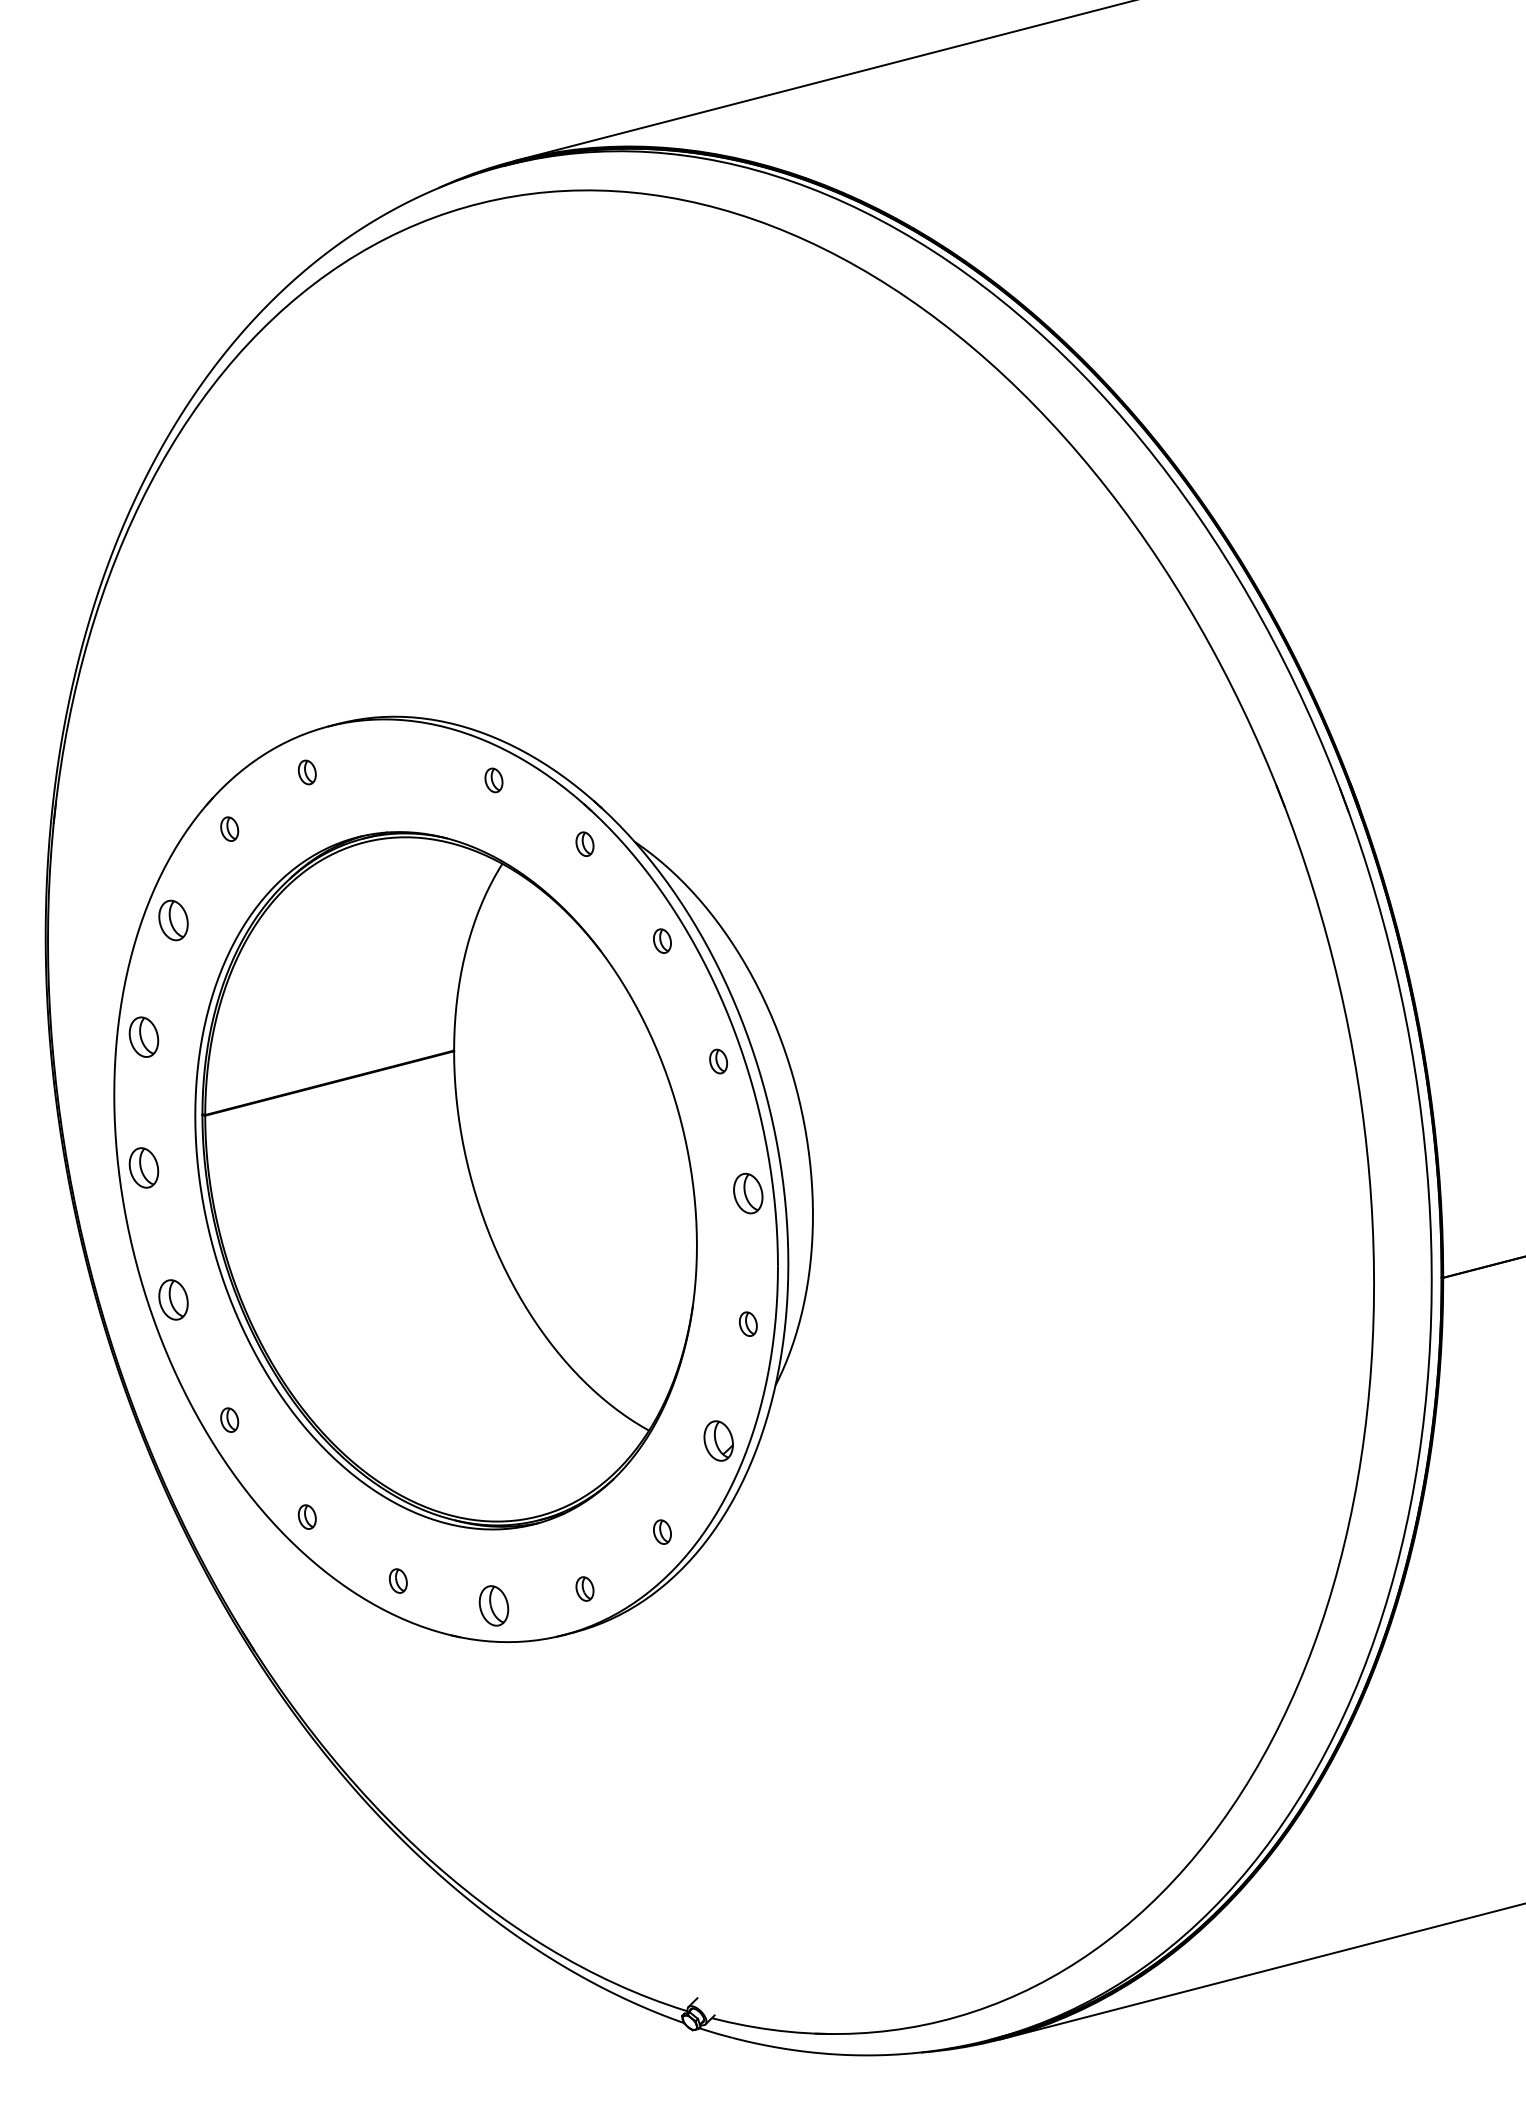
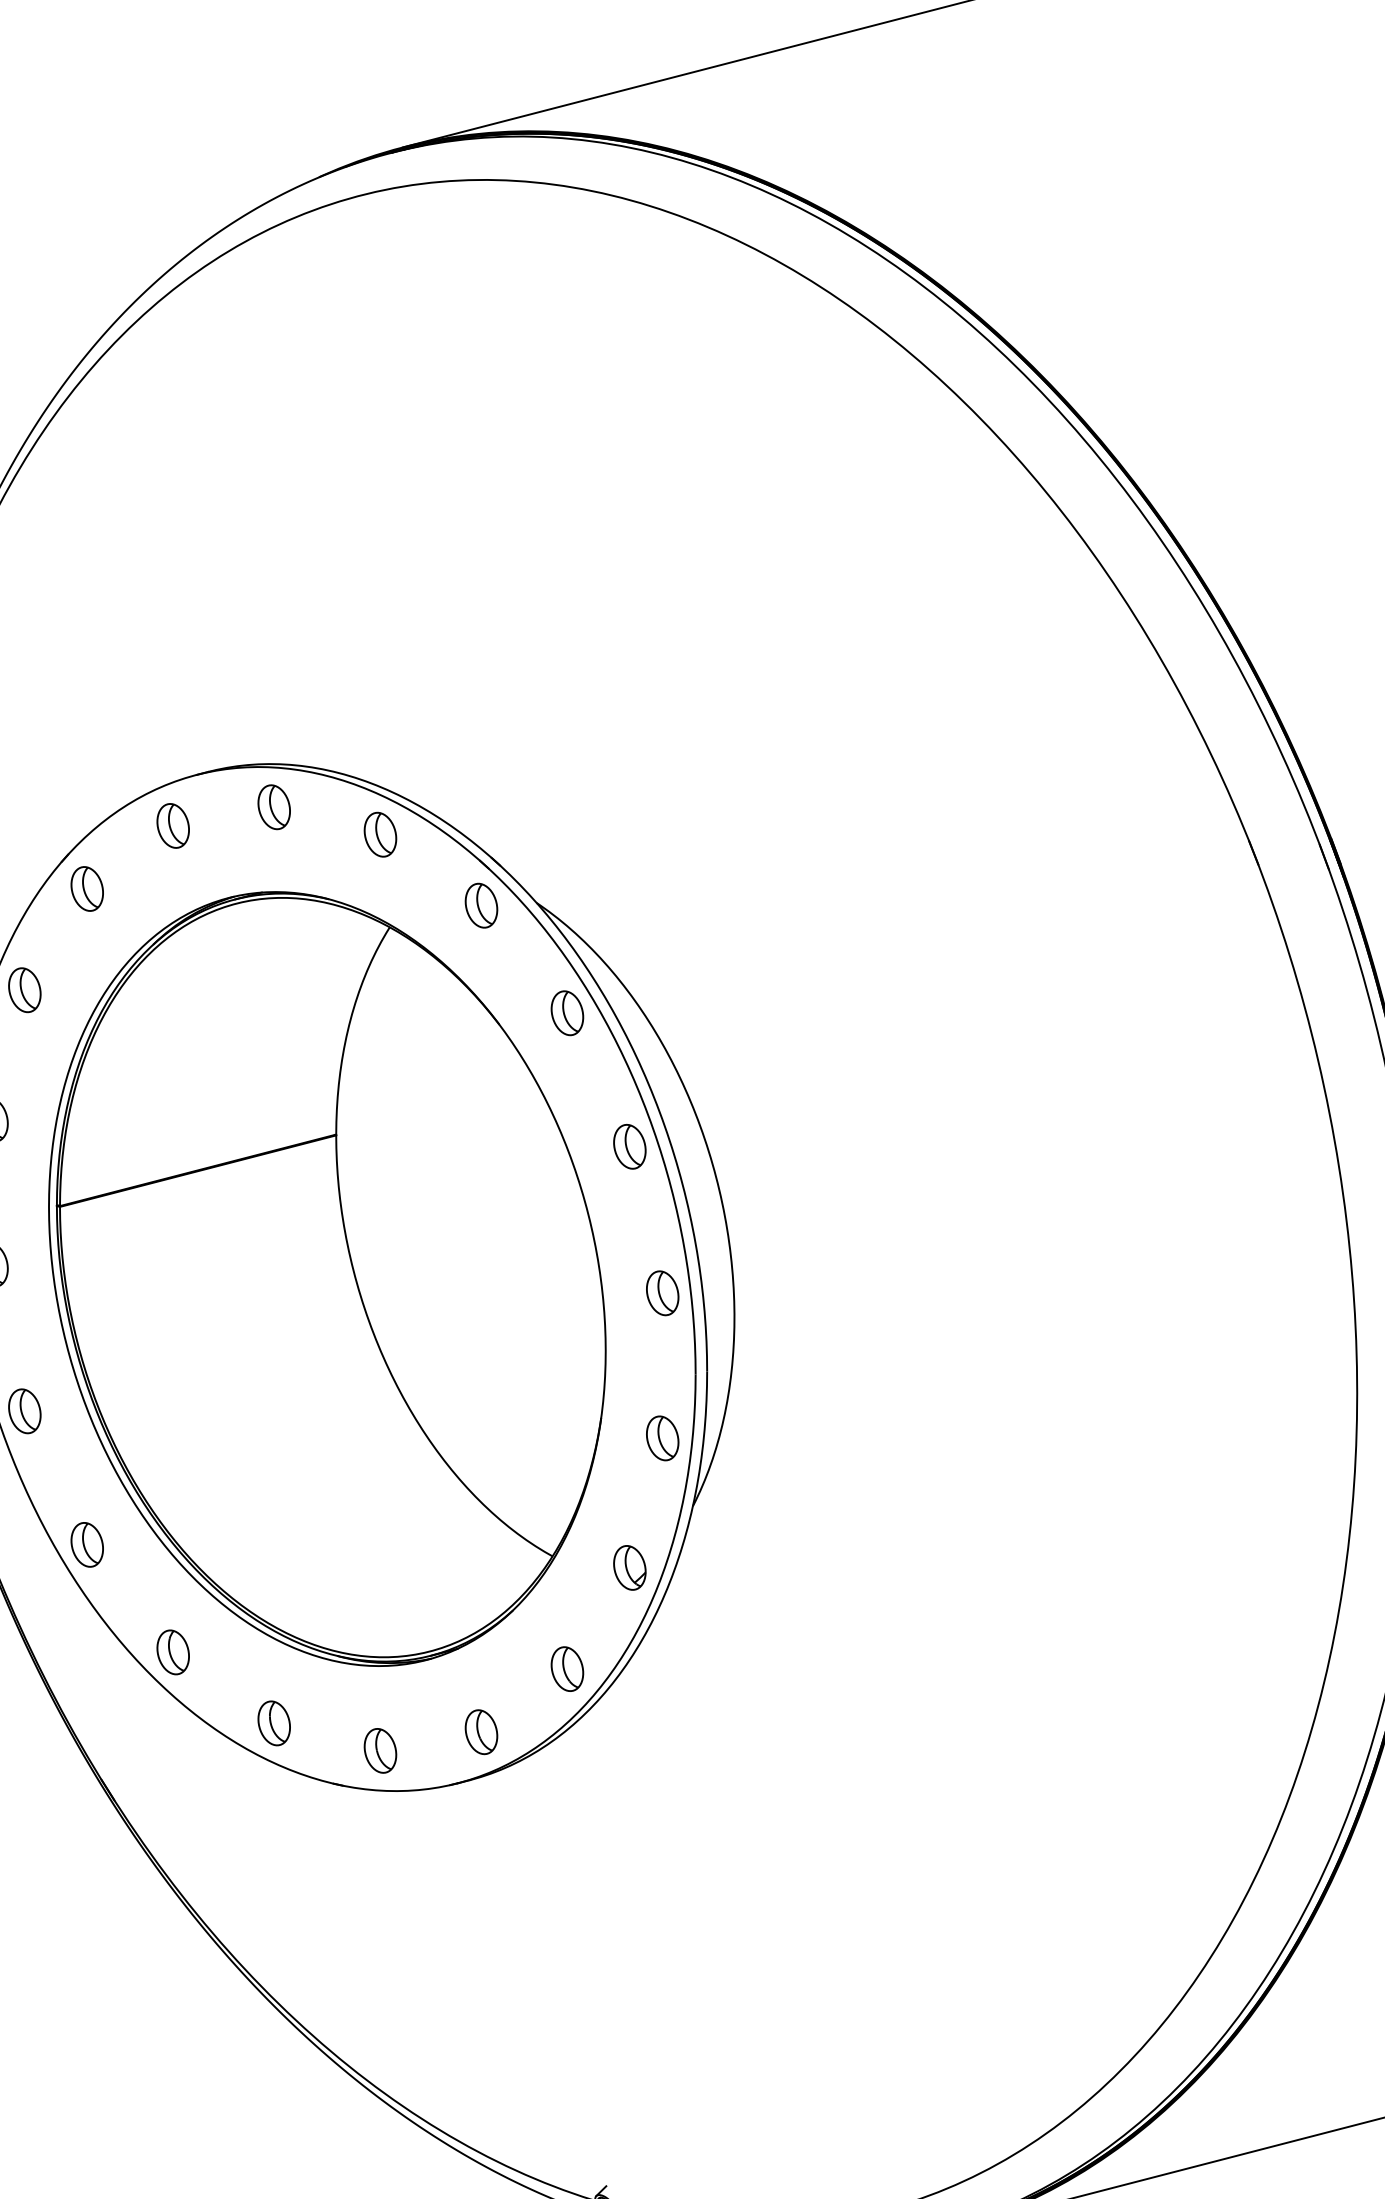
part: (398, 755) -> (274, 807), added
part: (307, 772) -> (173, 825), size x1.67
part: (493, 780) -> (379, 834), size x1.67
part: (229, 828) -> (86, 888), size x1.67
part: (584, 843) -> (480, 904), size x1.67
part: (662, 940) -> (567, 1012), size x1.67
part: (718, 1061) -> (629, 1146), size x1.67
part: (748, 1323) -> (662, 1437), size x1.67
part: (229, 1419) -> (86, 1544), size x1.67
part: (307, 1516) -> (173, 1651), size x1.67
part: (662, 1531) -> (567, 1668), size x1.67
part: (398, 1580) -> (274, 1722), size x1.67
part: (584, 1588) -> (480, 1731), size x1.67

